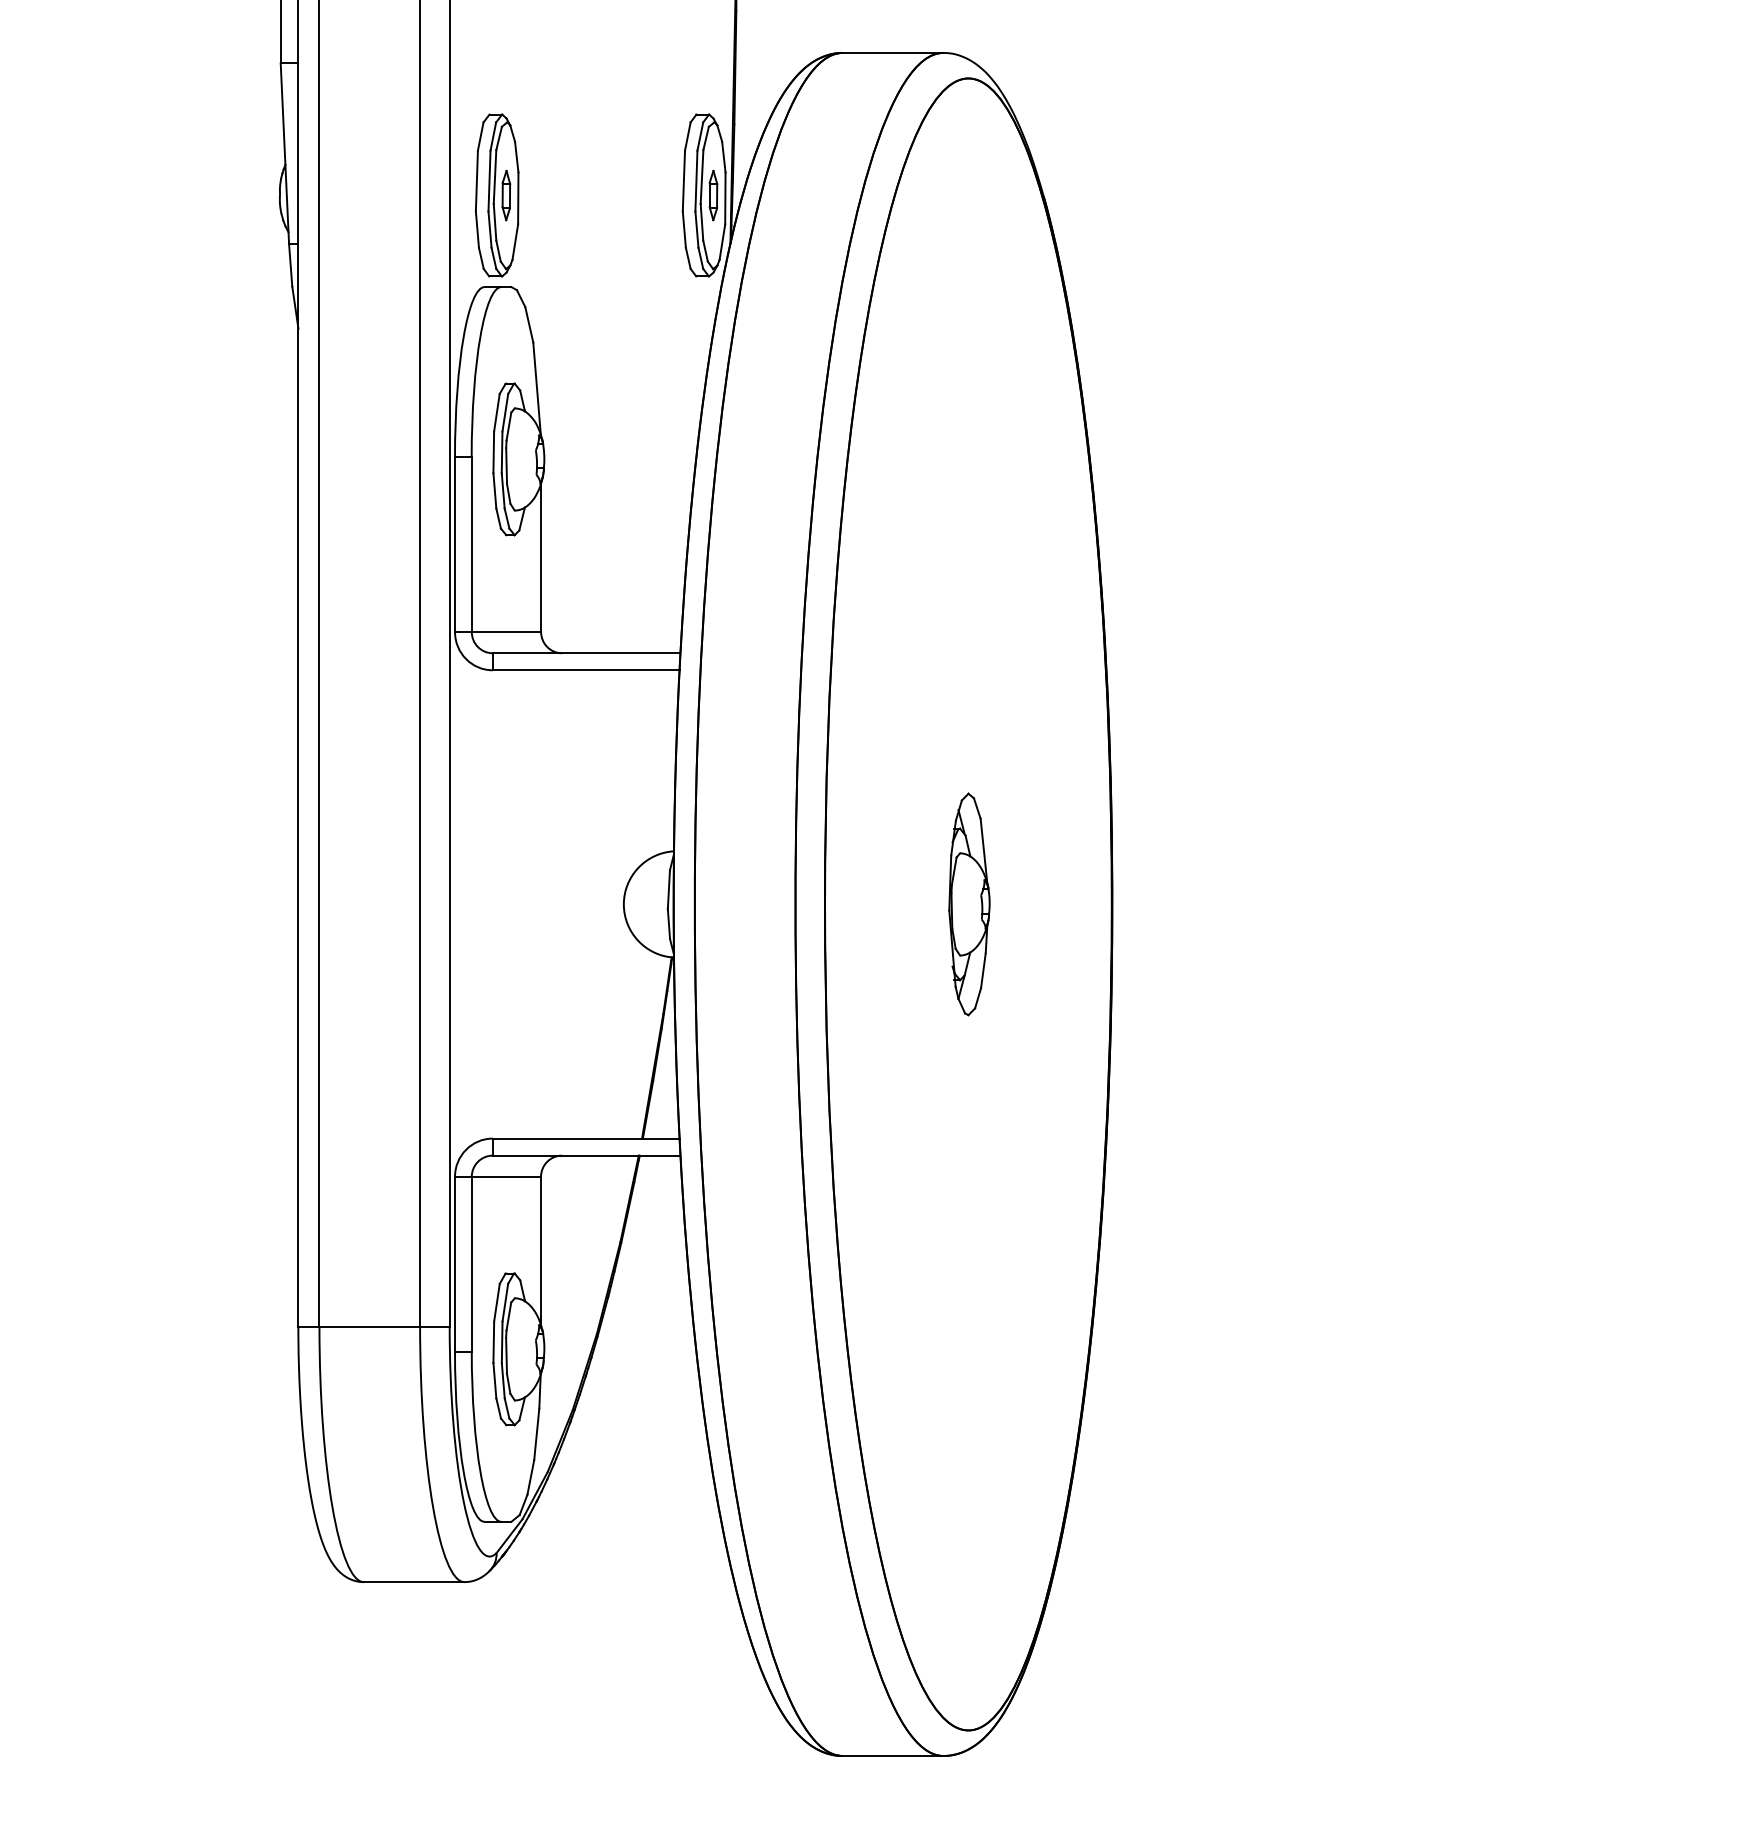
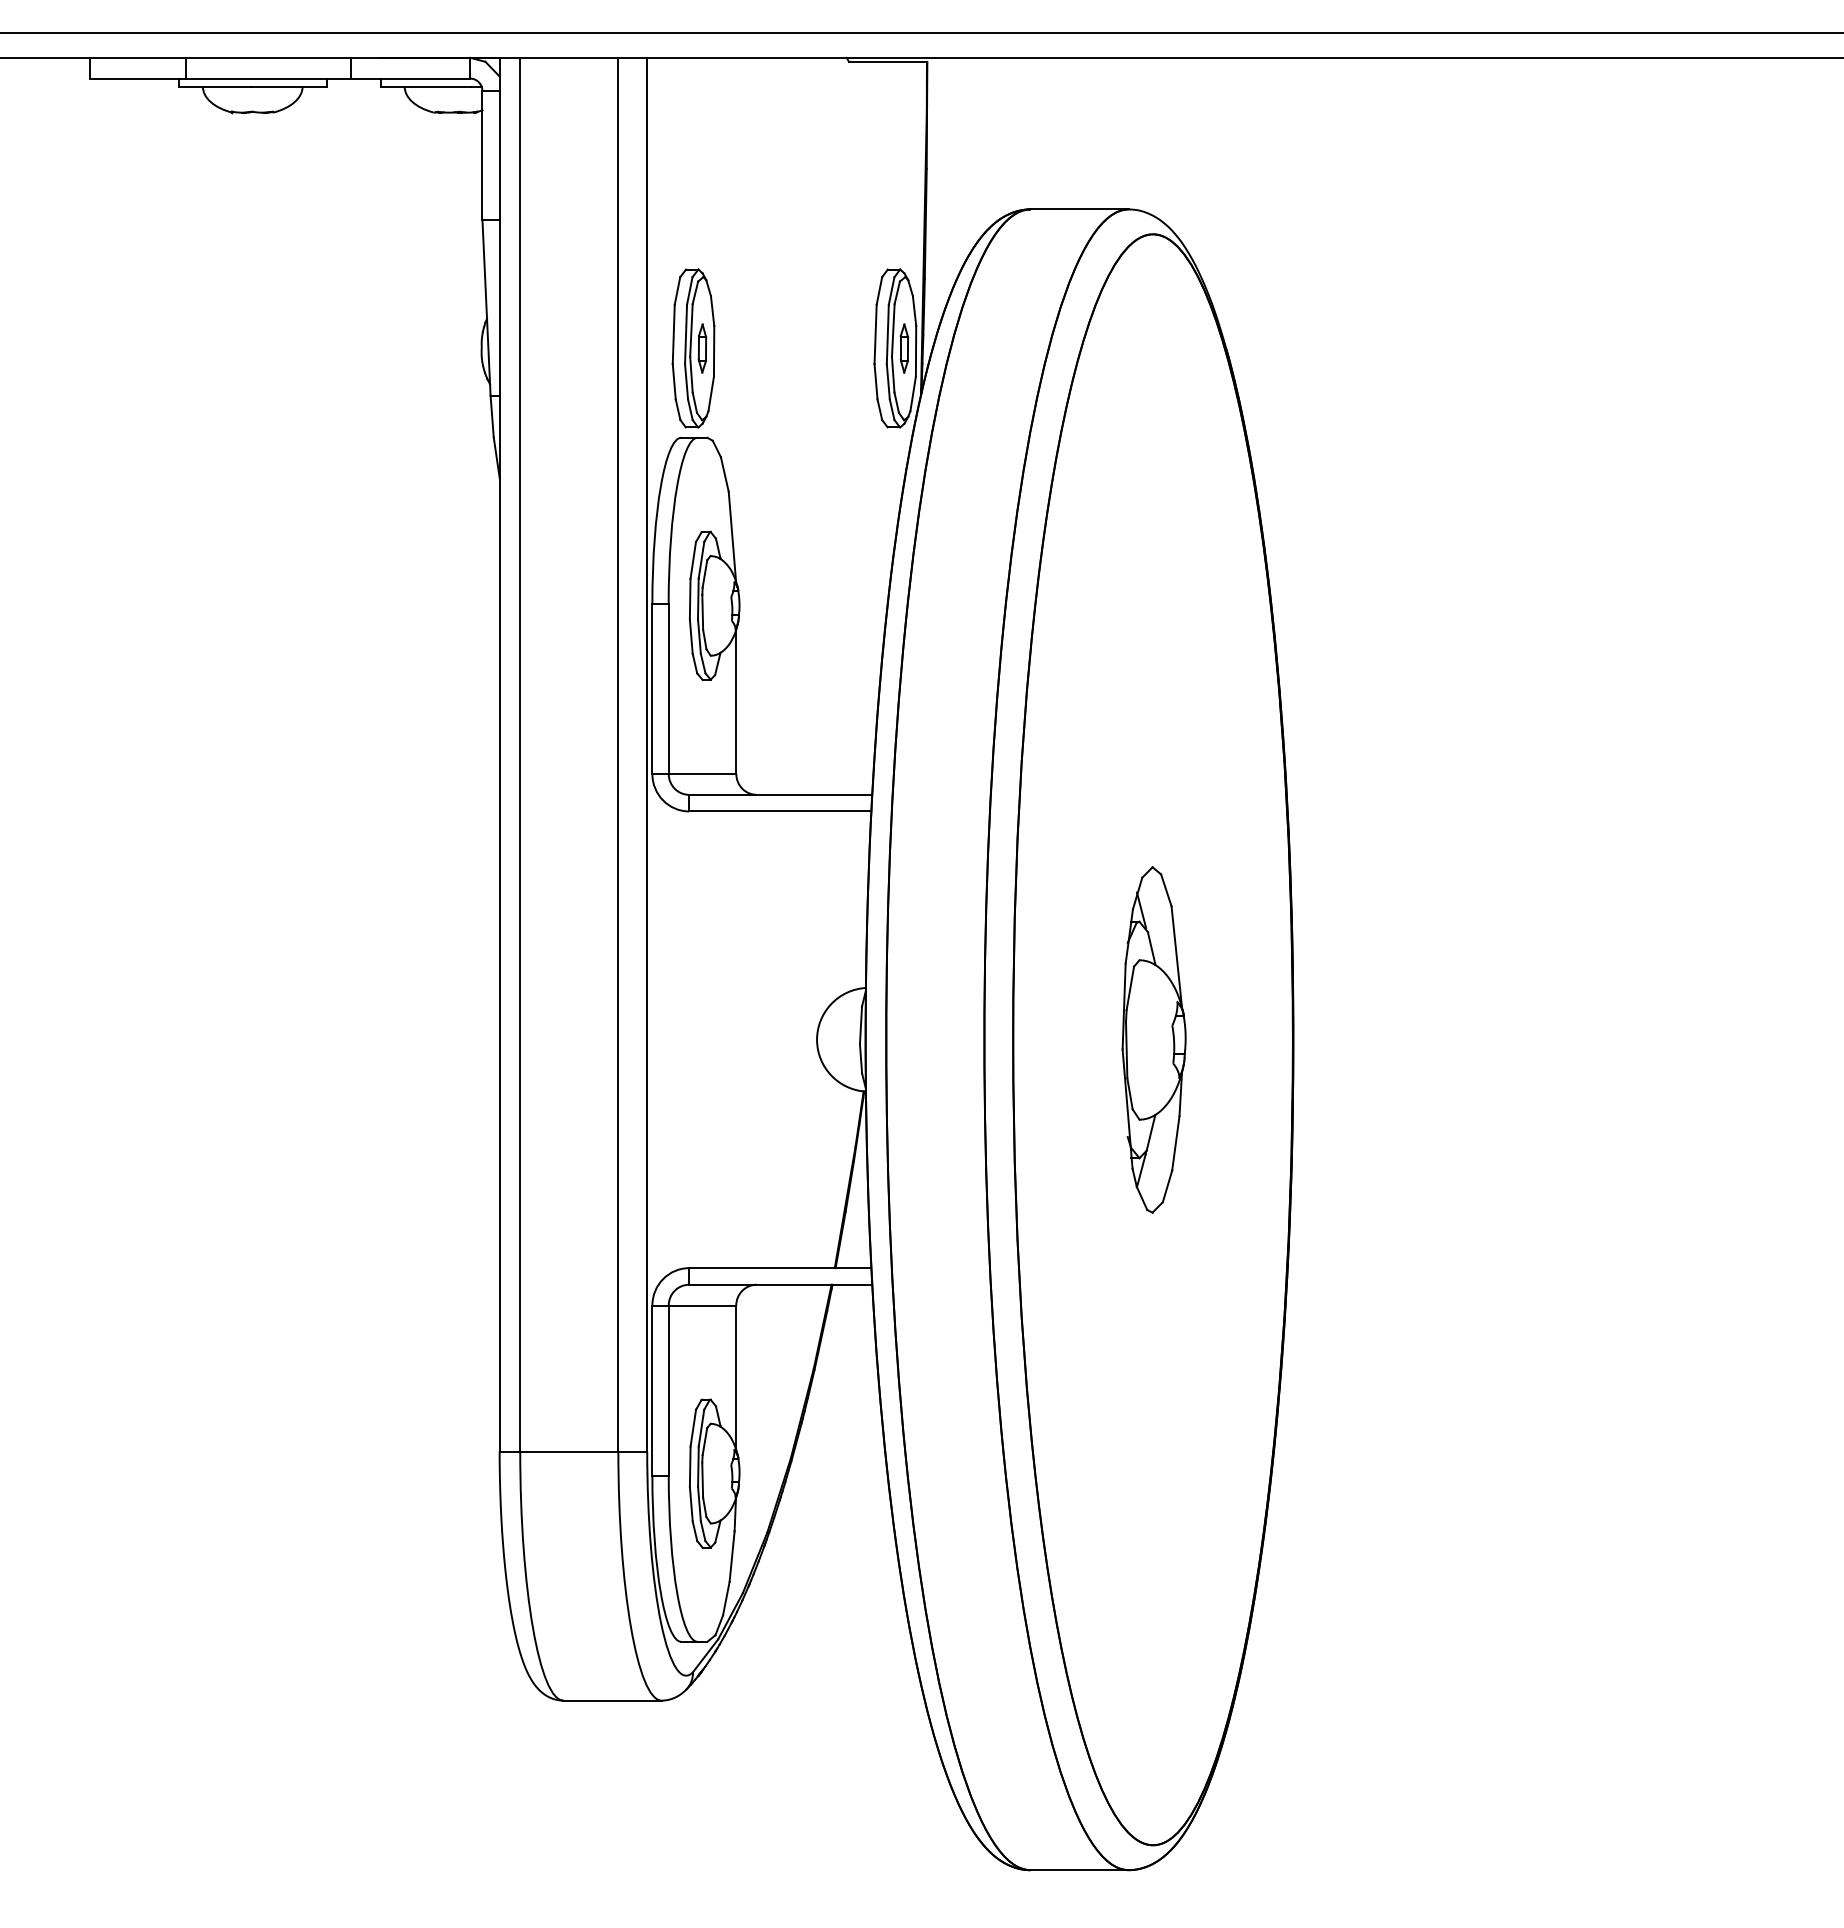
part: (968, 904) -> (1153, 1039), size x1.6

